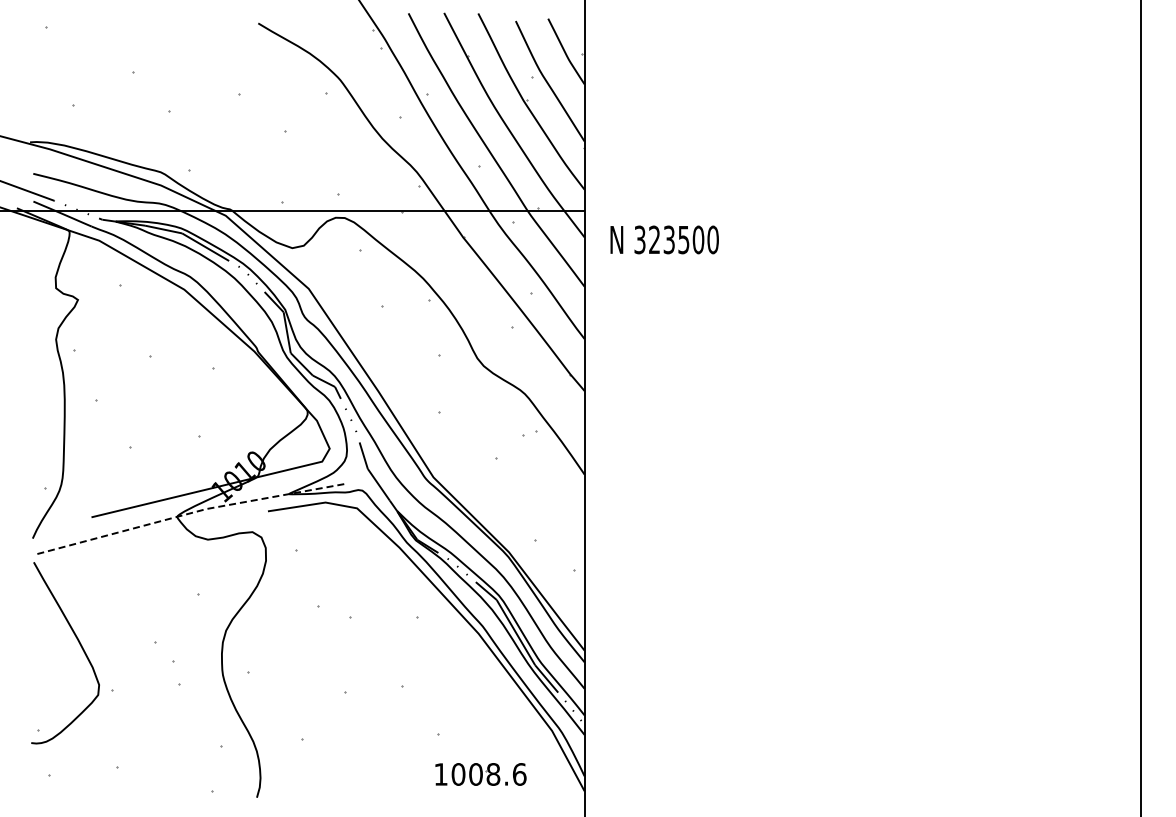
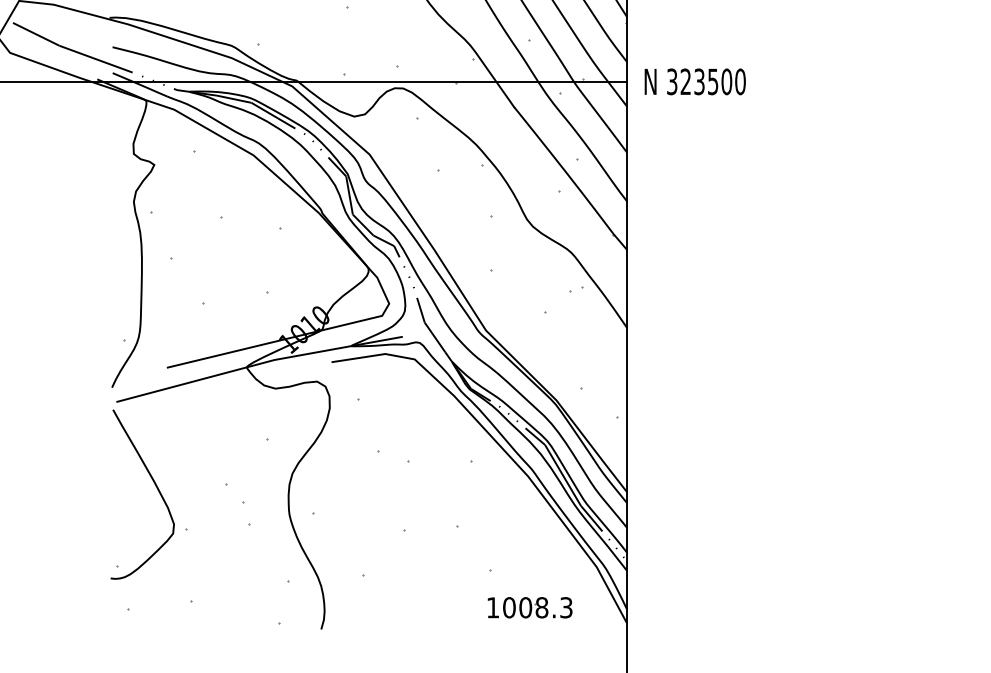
text: (664, 239) -> (695, 81), moved
line: (190, 513) -> (259, 364), dashed -> solid
text: (519, 774) -> (566, 607), 1008.6 -> 1008.3

